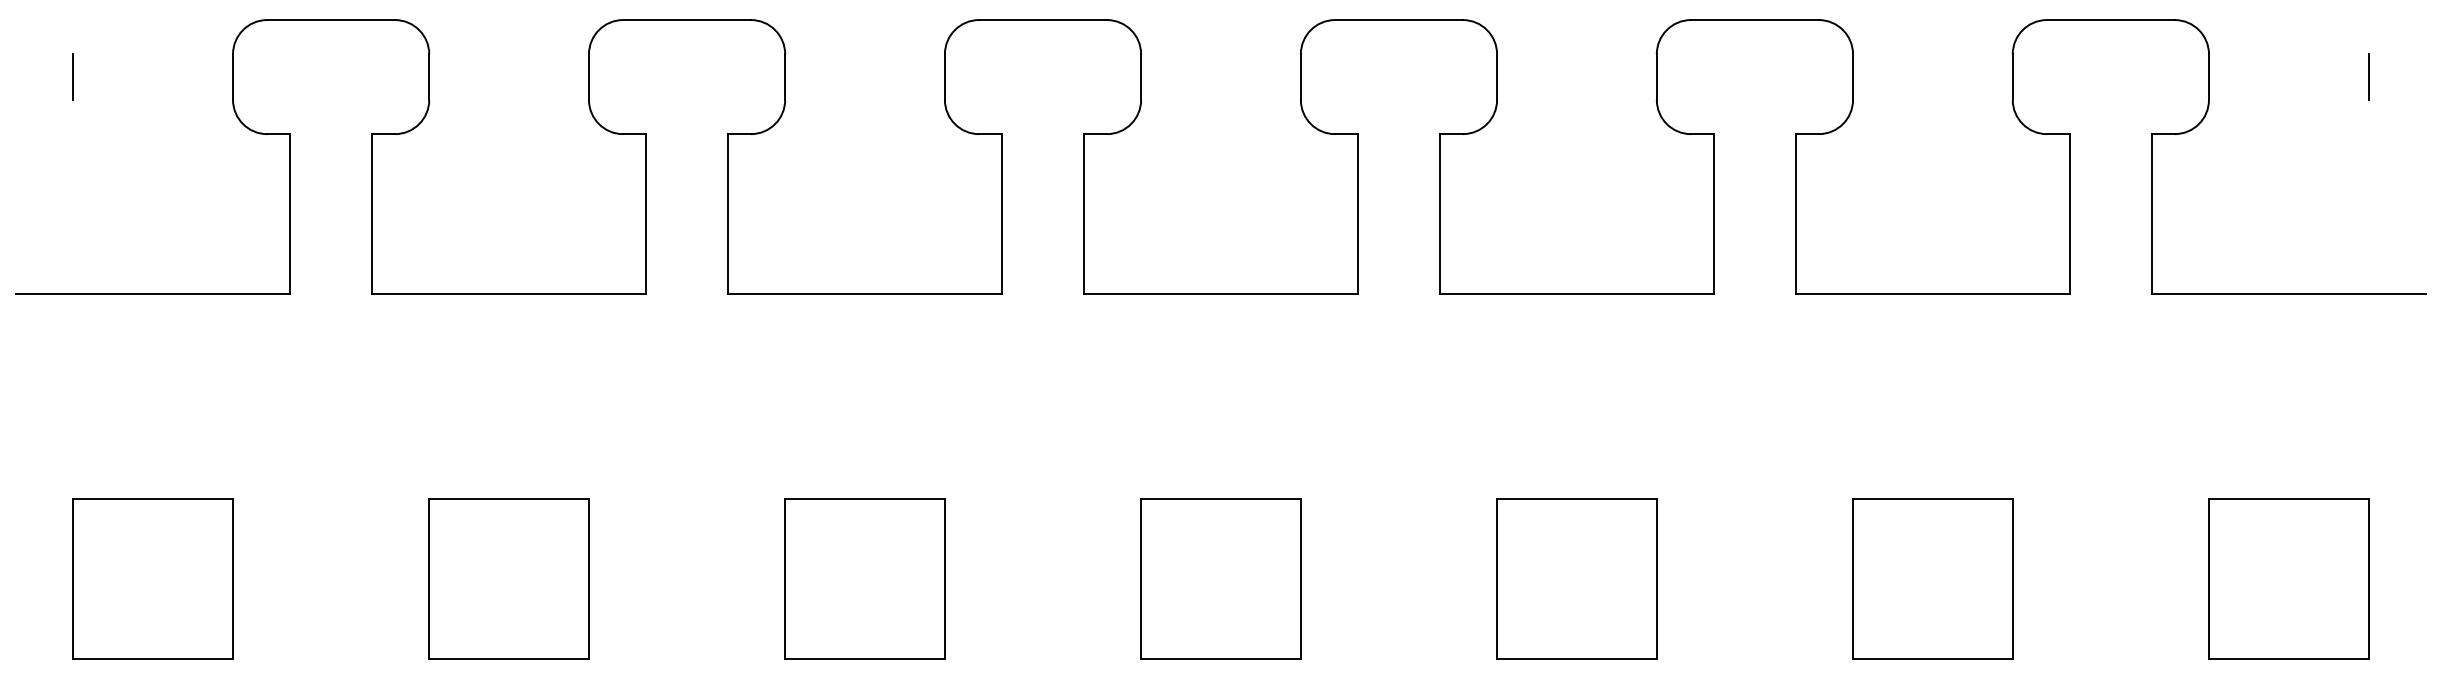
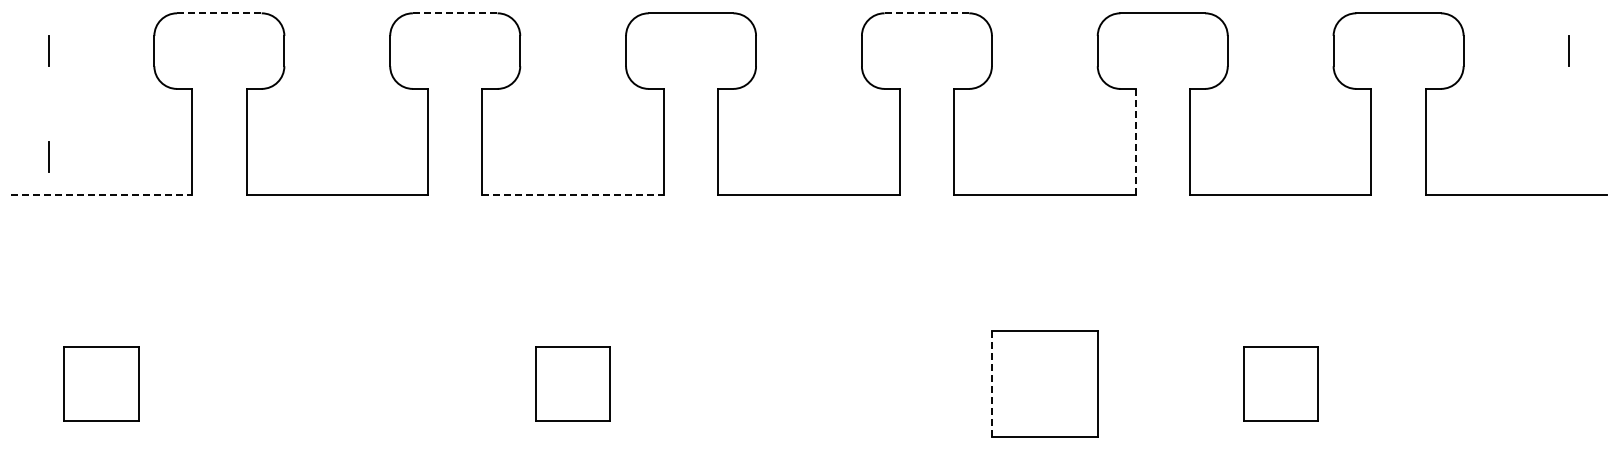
line: (331, 20) -> (219, 13), solid -> dashed
line: (687, 20) -> (455, 13), solid -> dashed
line: (1399, 20) -> (927, 13), solid -> dashed
line: (1713, 213) -> (1135, 141), solid -> dashed
line: (73, 236) -> (48, 156), added
line: (153, 293) -> (101, 194), solid -> dashed
line: (865, 293) -> (573, 194), solid -> dashed
part: (153, 578) -> (101, 383), size x0.7
part: (507, 578) -> (336, 383), removed
part: (864, 578) -> (572, 383), size x0.7
part: (1220, 578) -> (808, 383), removed
line: (1496, 578) -> (991, 383), solid -> dashed
part: (1932, 578) -> (1280, 383), size x0.7
part: (2288, 578) -> (1516, 383), removed

